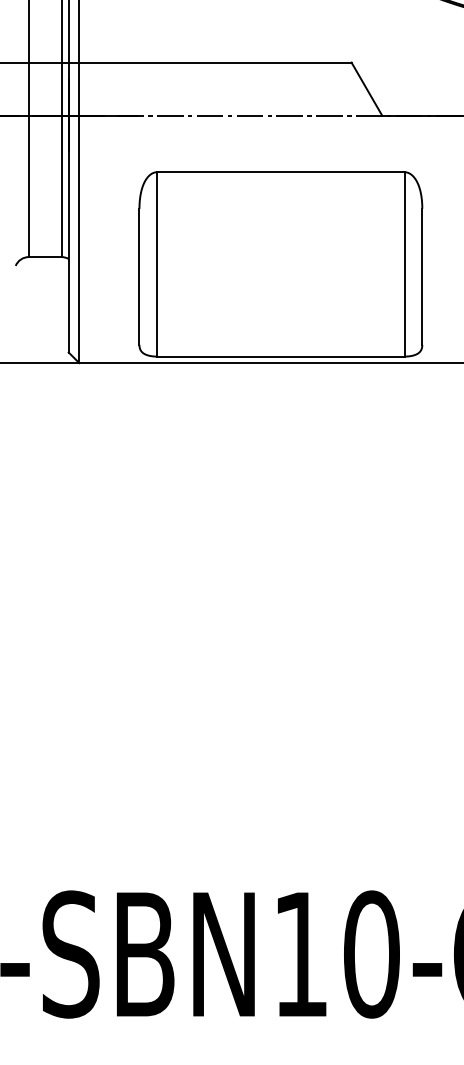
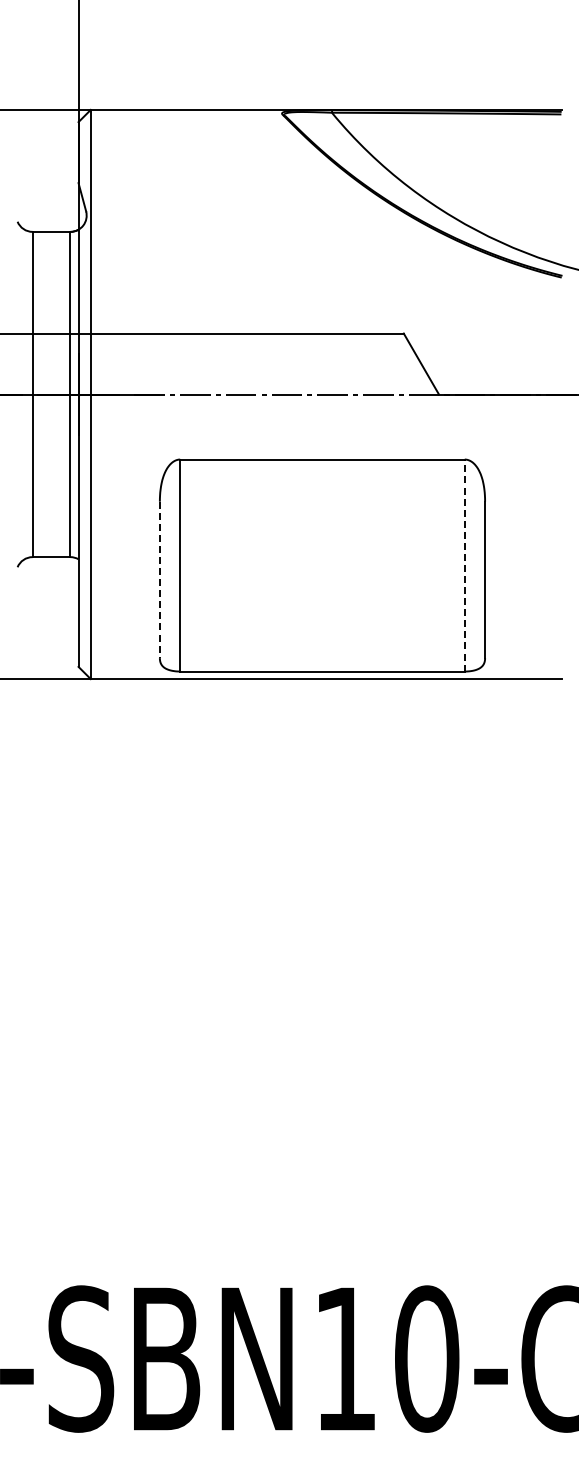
line: (404, 264) -> (464, 565), solid -> dashed
line: (139, 277) -> (159, 580), solid -> dashed

